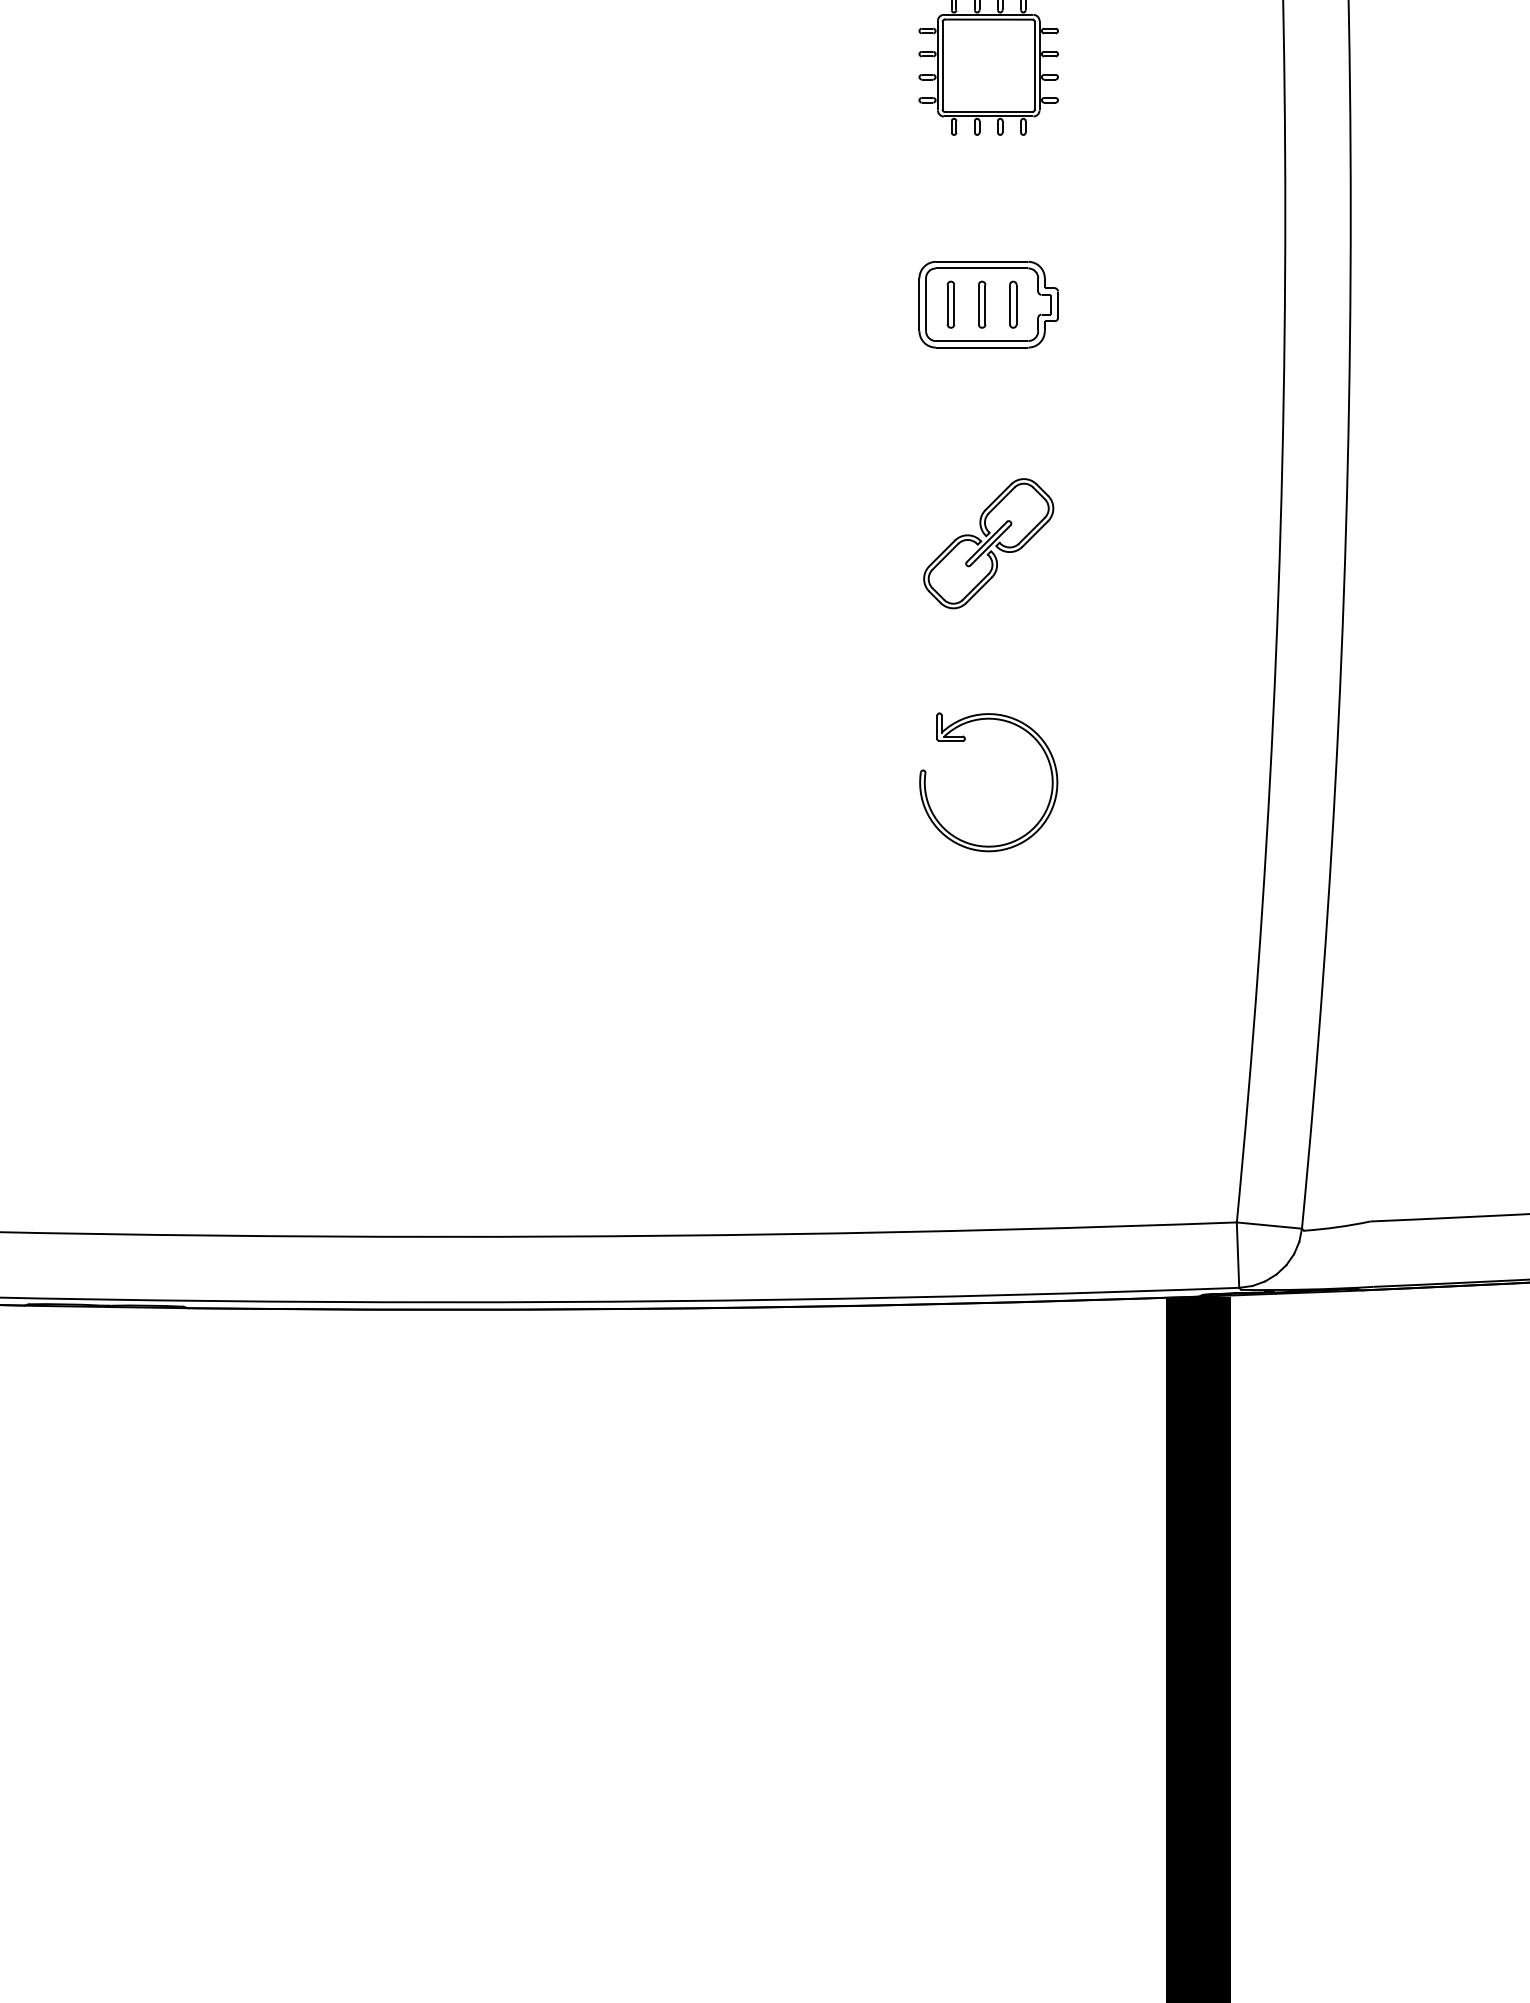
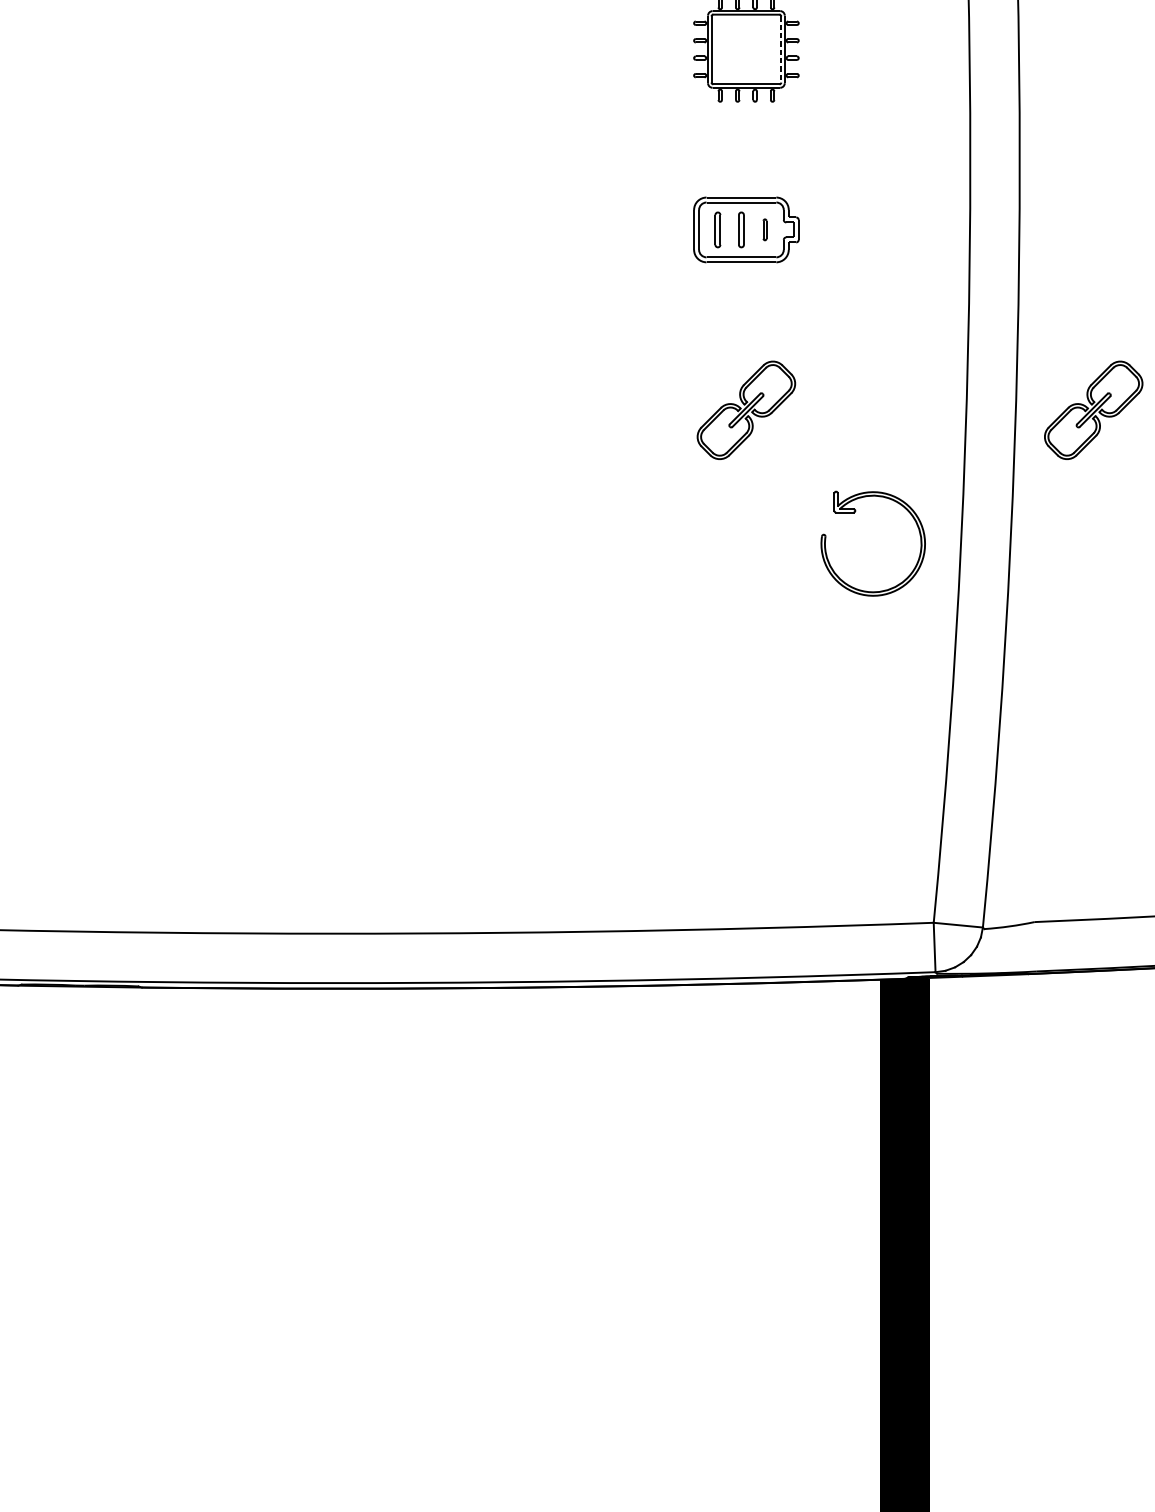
line: (1034, 65) -> (780, 49), solid -> dashed
part: (1013, 304) -> (765, 229), size x0.6
part: (1448, 543) -> (1093, 410), added
part: (964, 741) -> (854, 512), moved

